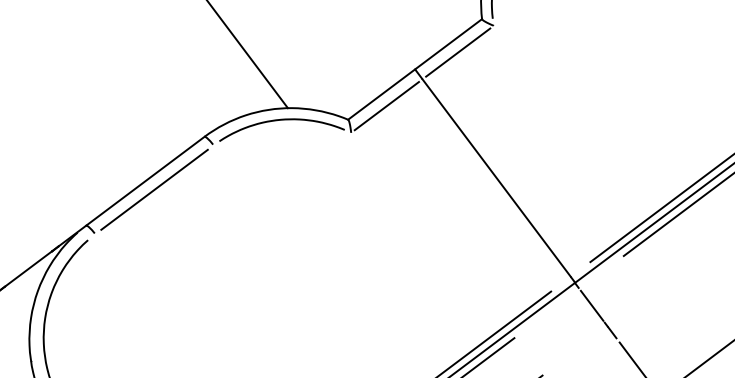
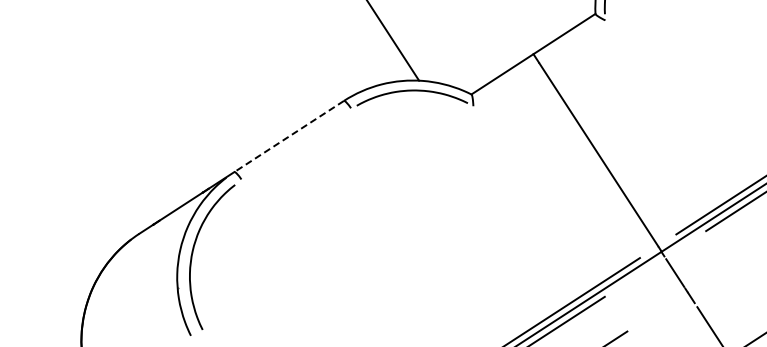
line: (458, 52) -> (572, 41), removed
line: (386, 105) -> (506, 84), removed
line: (144, 181) -> (288, 136), solid -> dashed
line: (154, 189) -> (296, 144), removed

